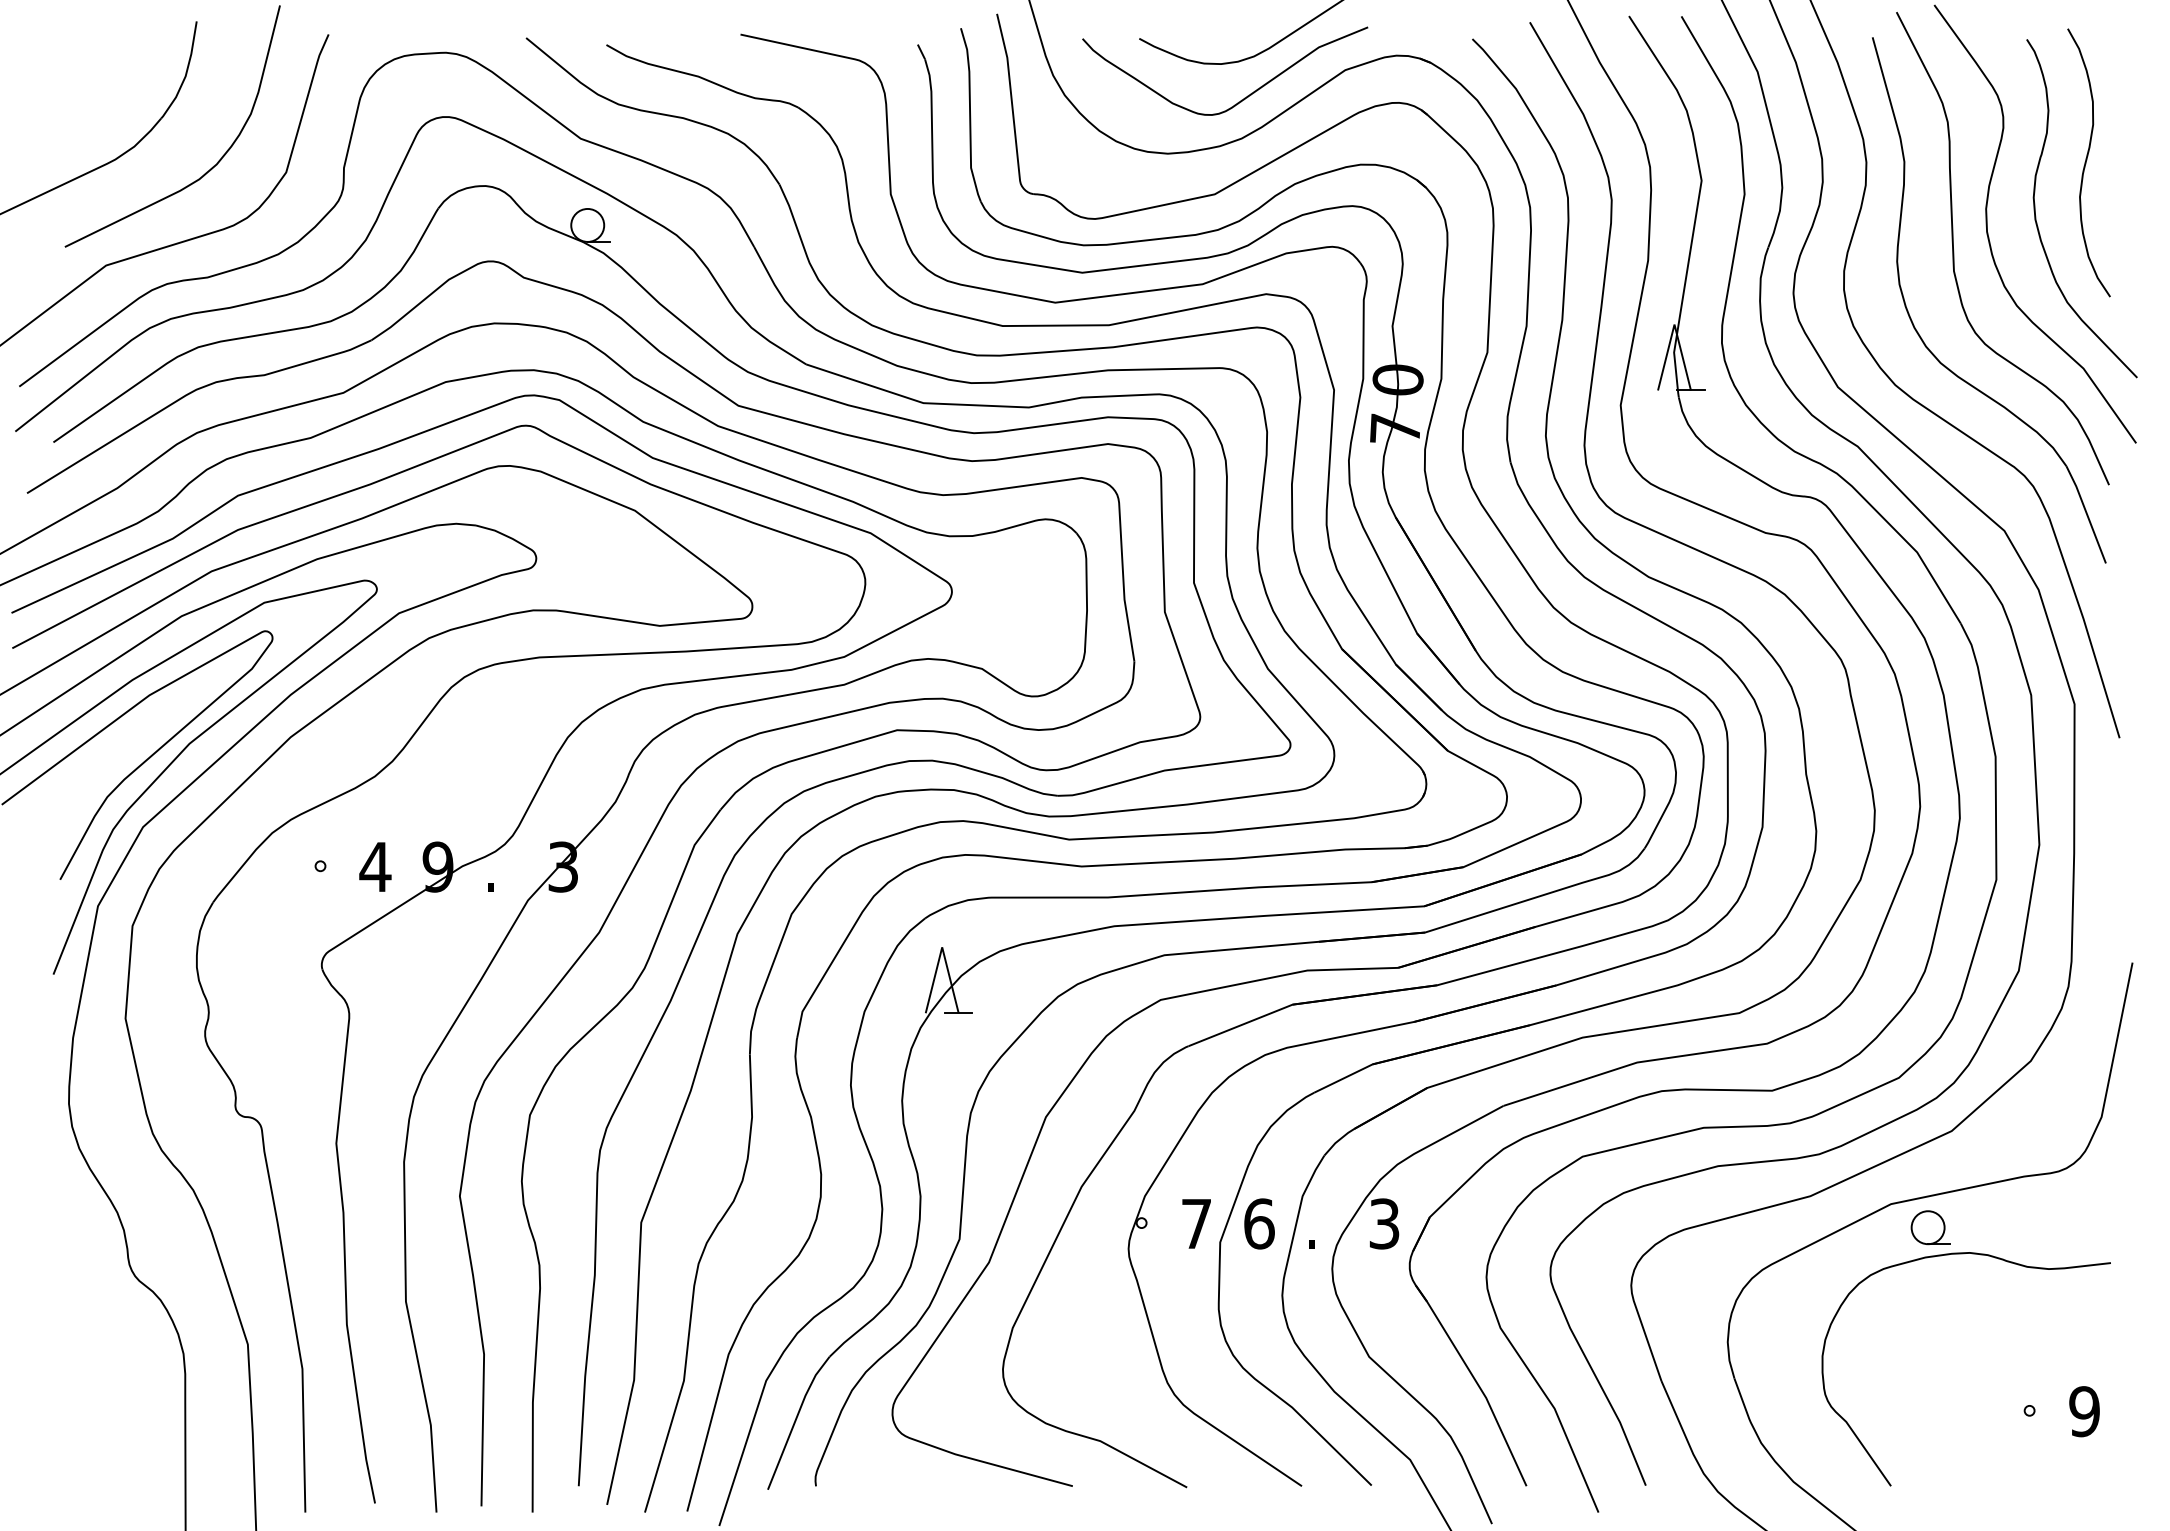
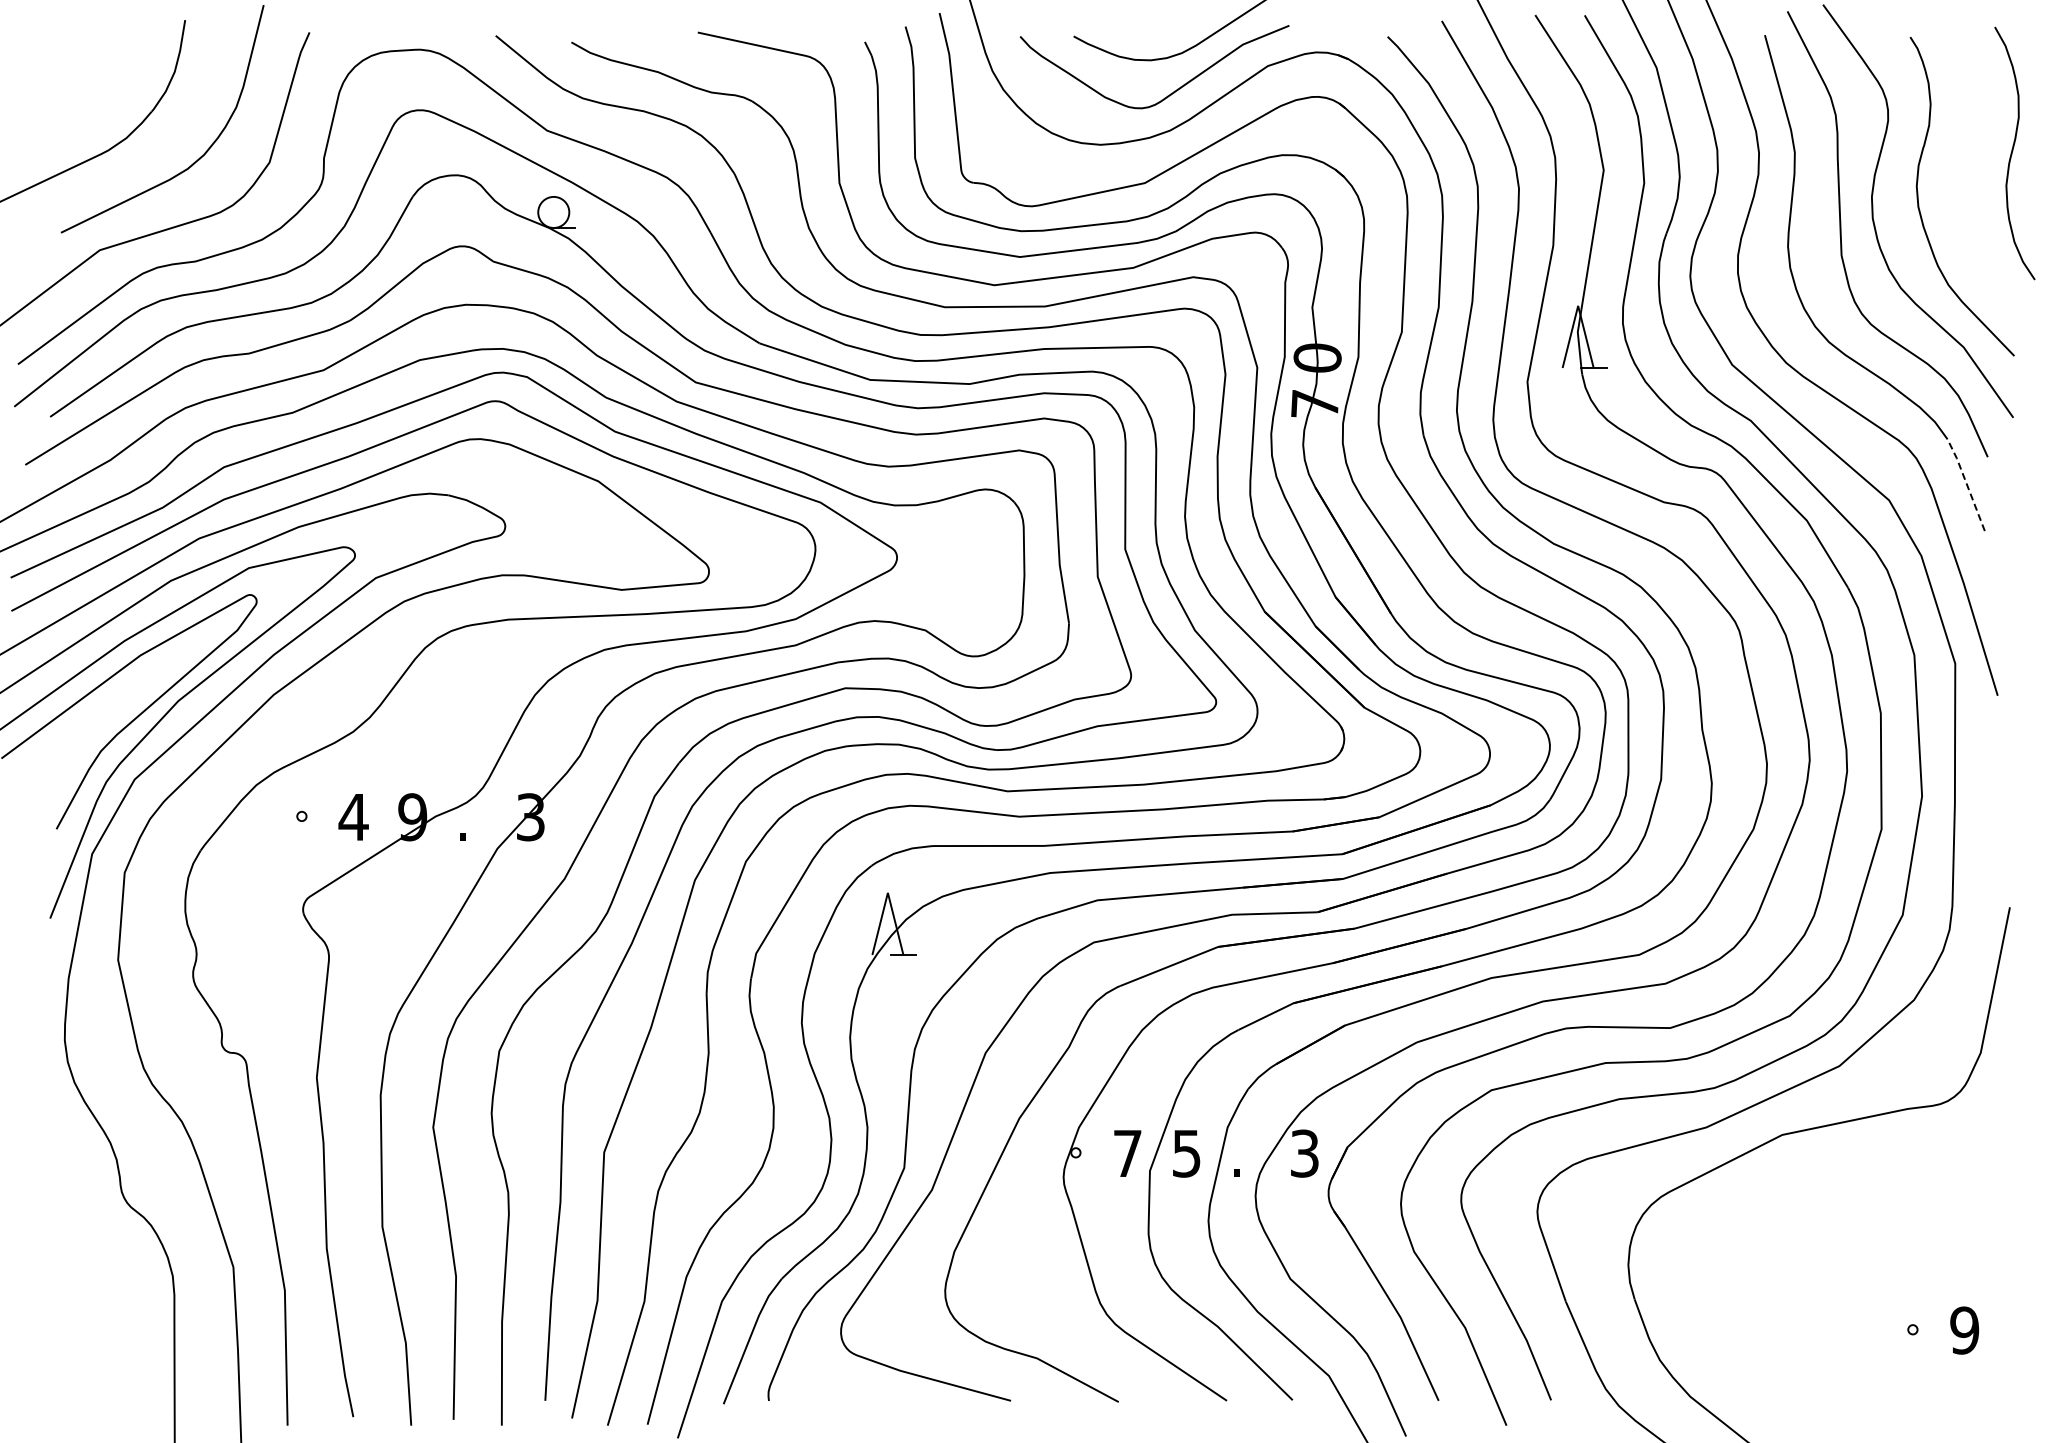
curve: (2086, 162) -> (2012, 153), moved
line: (2086, 513) -> (1966, 483), solid -> dashed
text: (1258, 1223) -> (1186, 1153), 6 -> 5
part: (1964, 1254) -> (1851, 1182), removed

